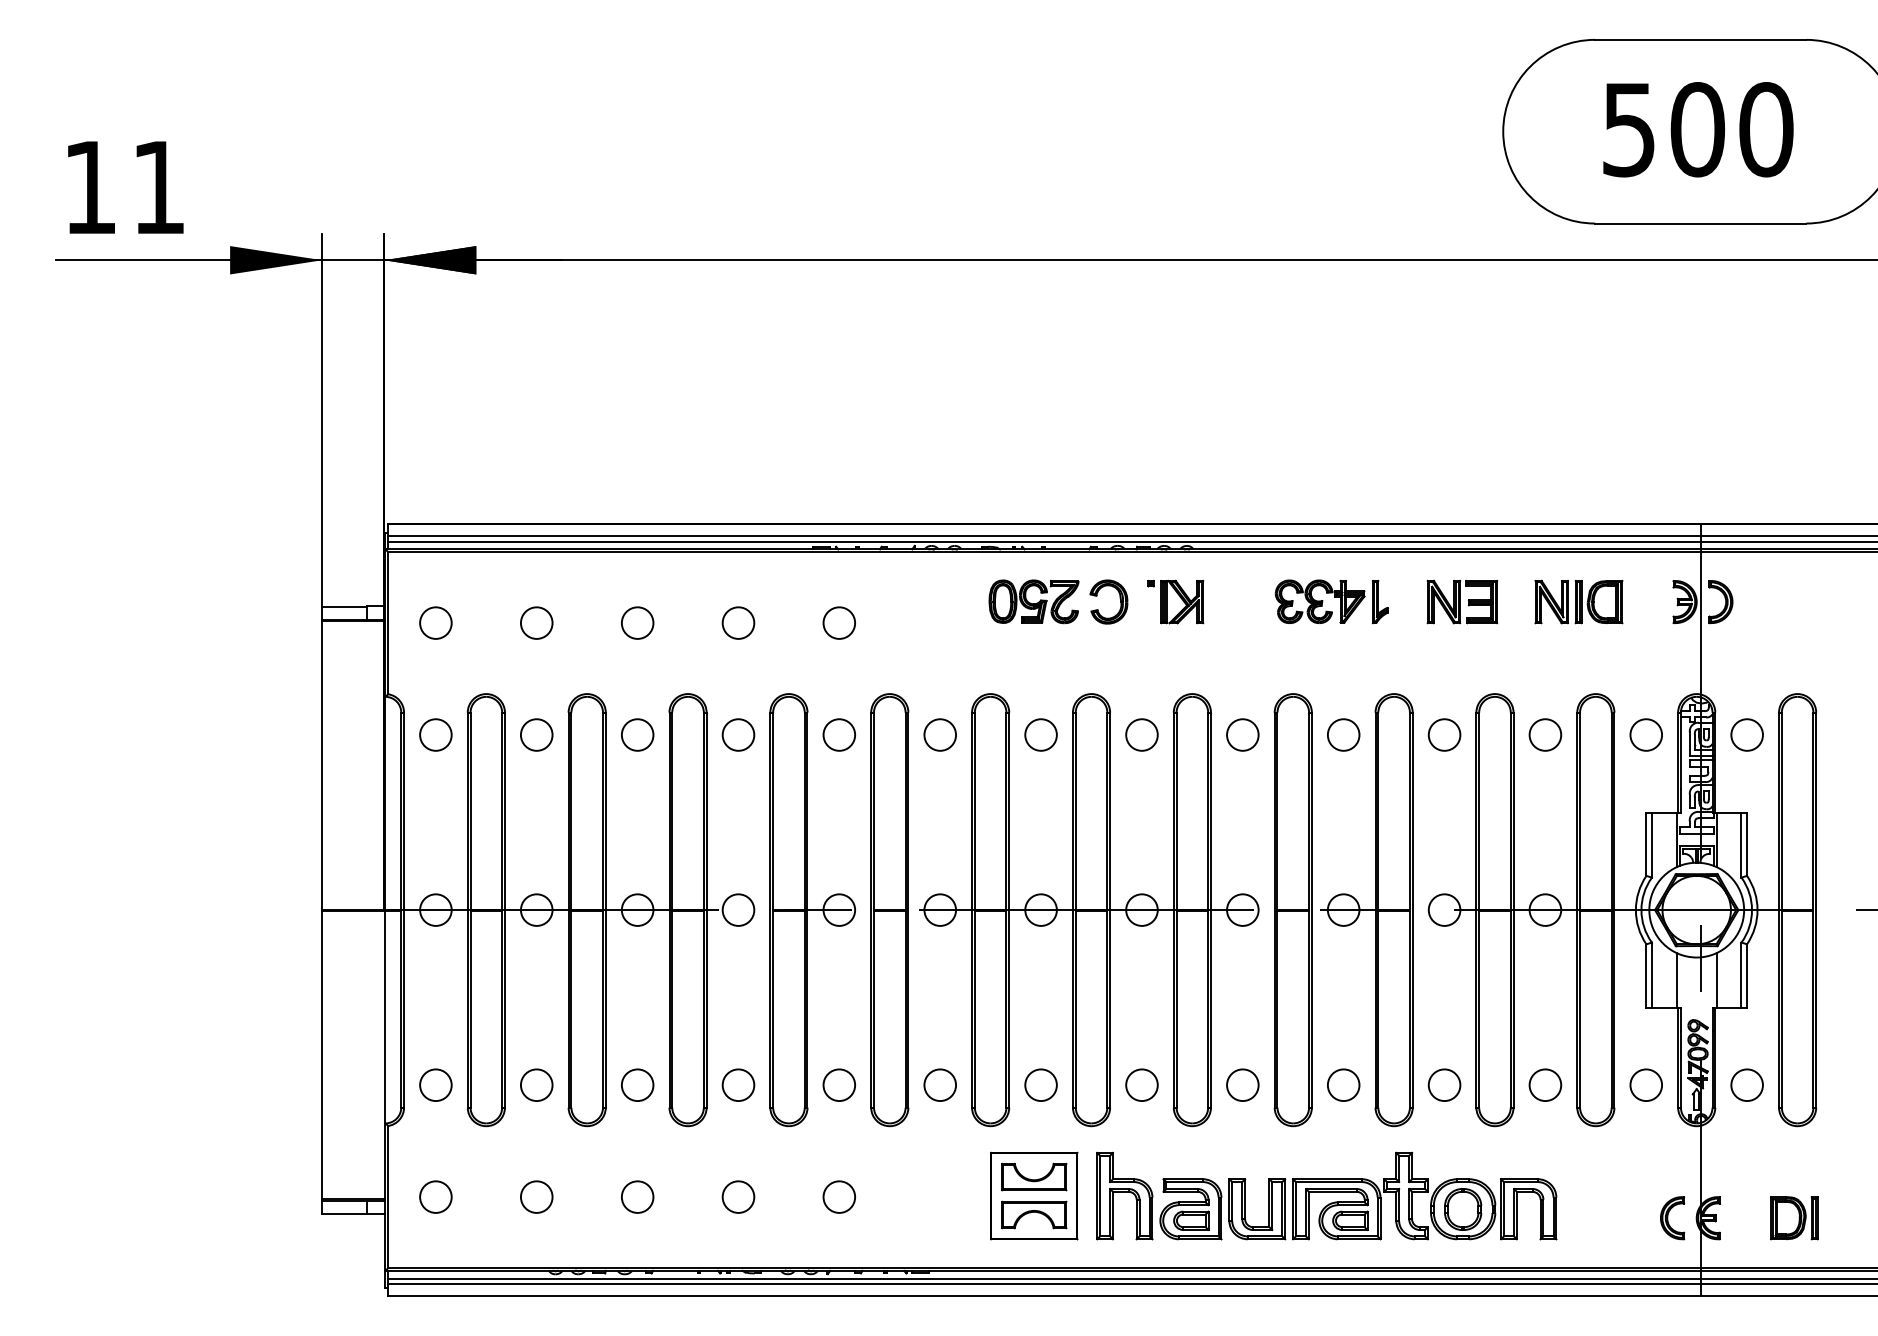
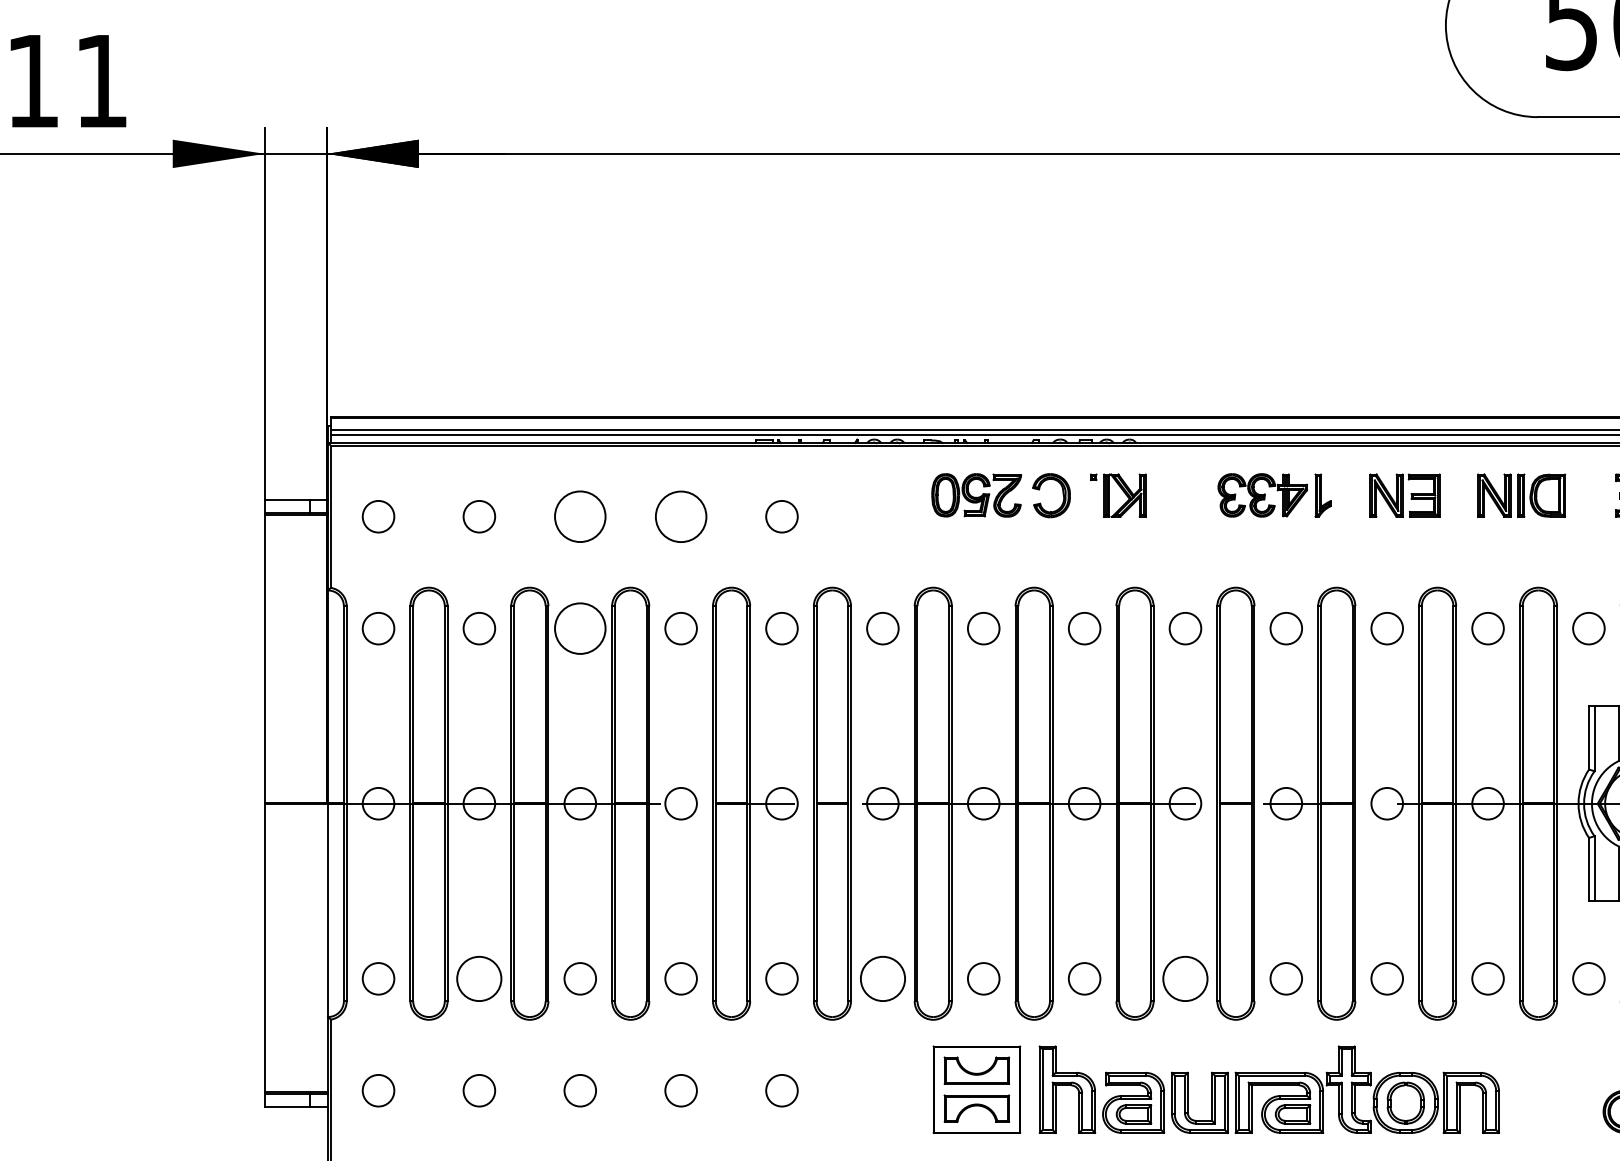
circle: (637, 622) -> (580, 516), size x1.6
circle: (738, 622) -> (681, 516), size x1.6
circle: (637, 734) -> (580, 628), size x1.6
circle: (536, 1084) -> (479, 978), size x1.4
circle: (939, 1084) -> (882, 978), size x1.4
circle: (1242, 1084) -> (1185, 978), size x1.4

